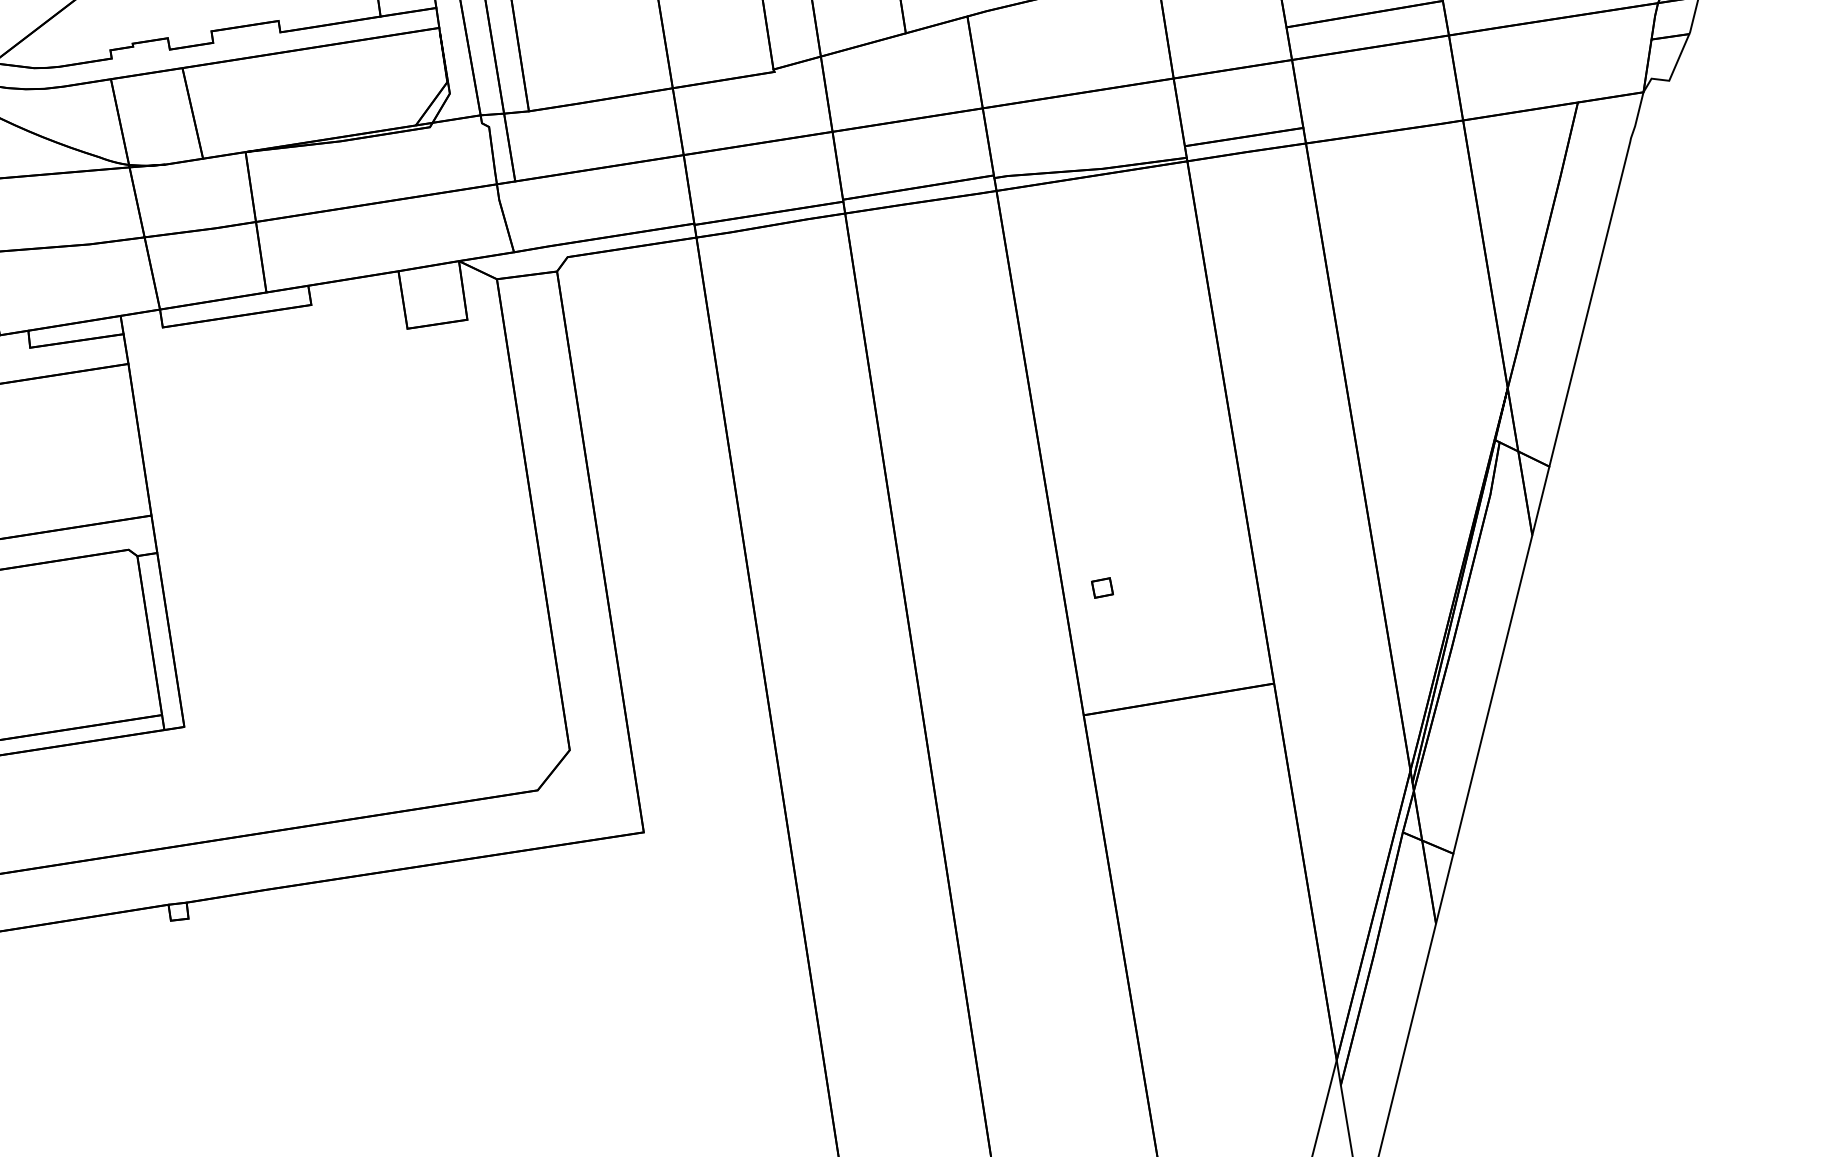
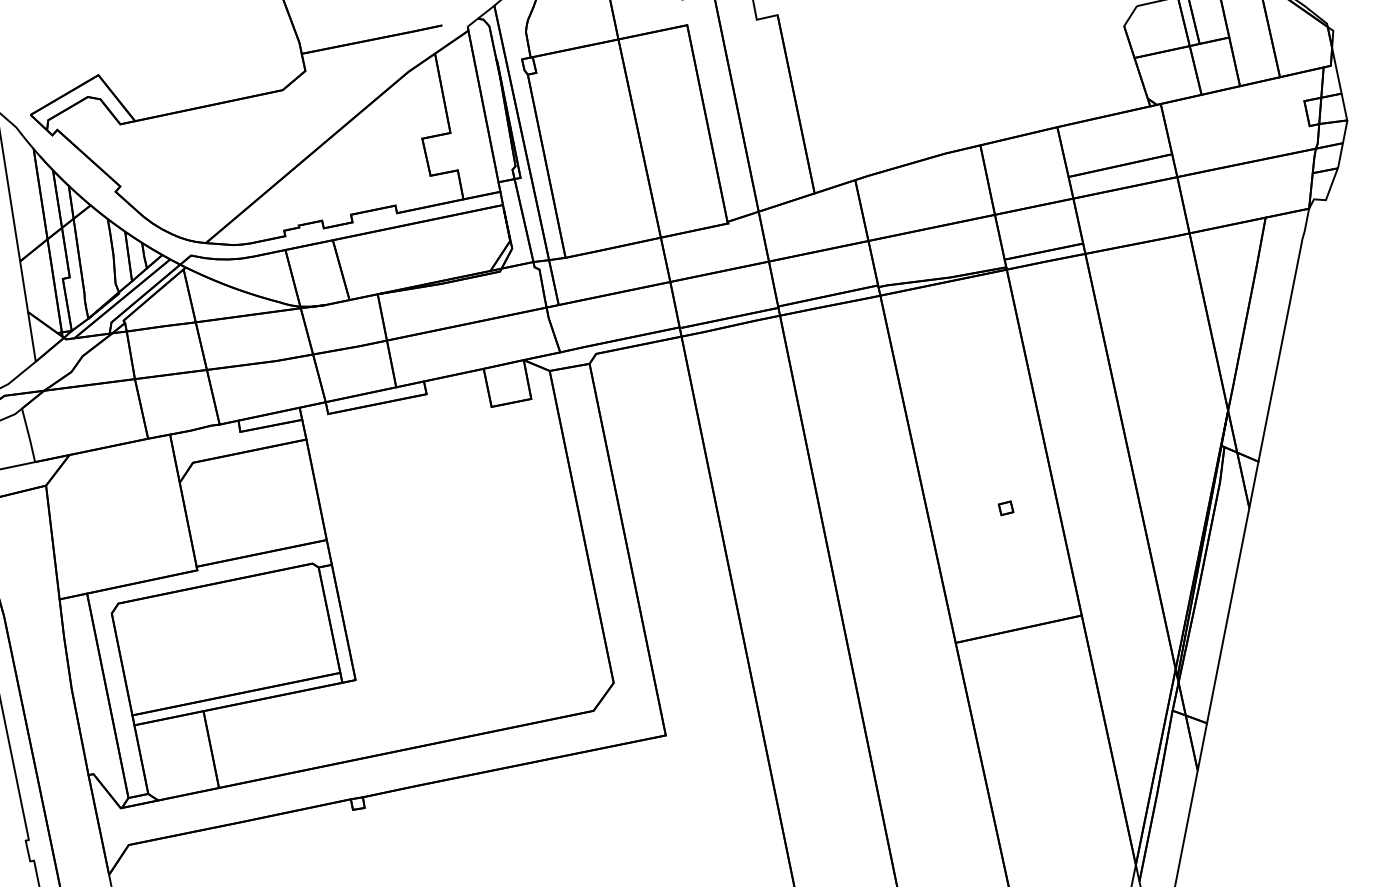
part: (1101, 588) -> (1005, 508), moved

